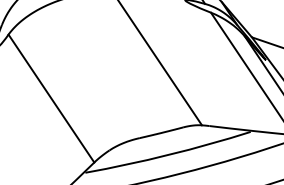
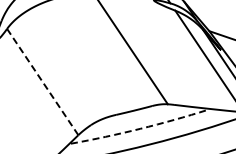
line: (51, 99) -> (42, 82), solid -> dashed
arc: (169, 154) -> (140, 128), solid -> dashed

